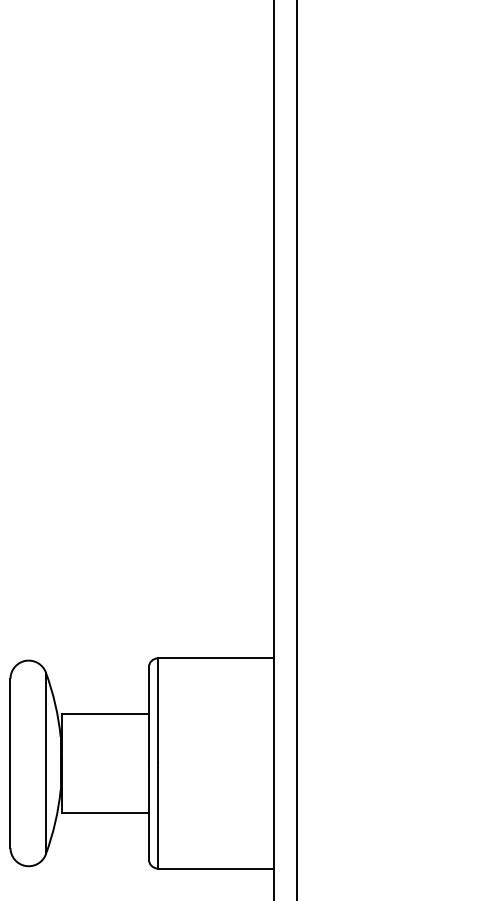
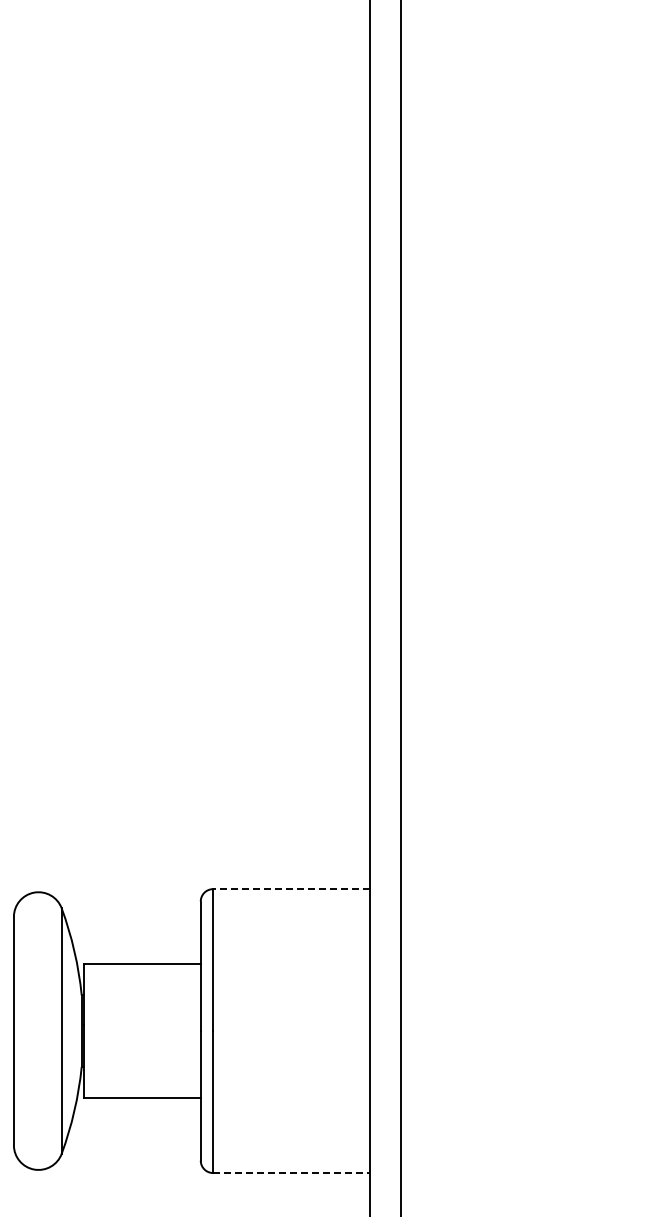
line: (215, 658) -> (290, 889), solid -> dashed
line: (216, 868) -> (291, 1173), solid -> dashed

